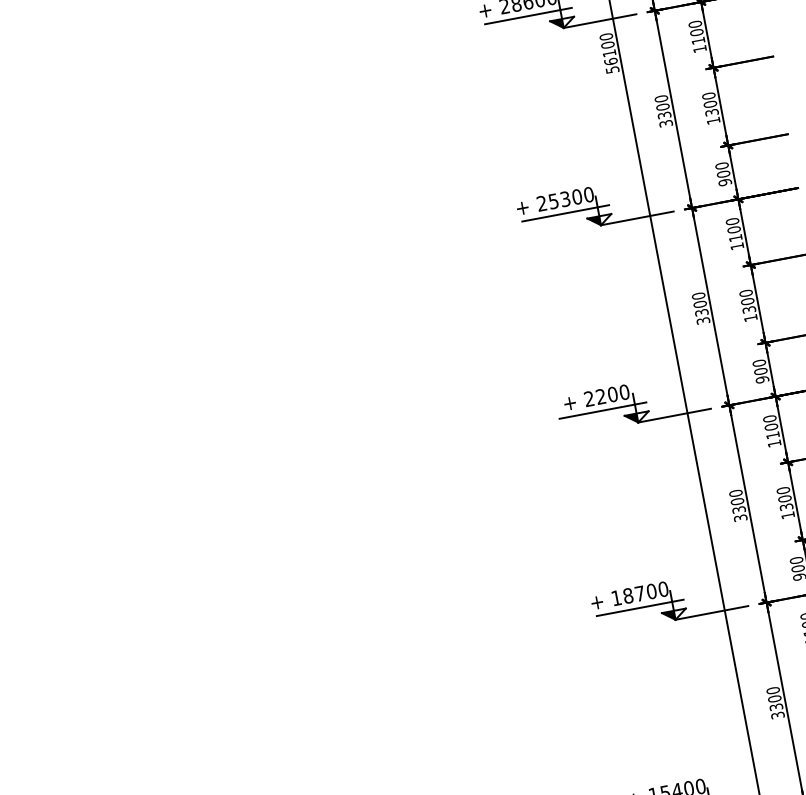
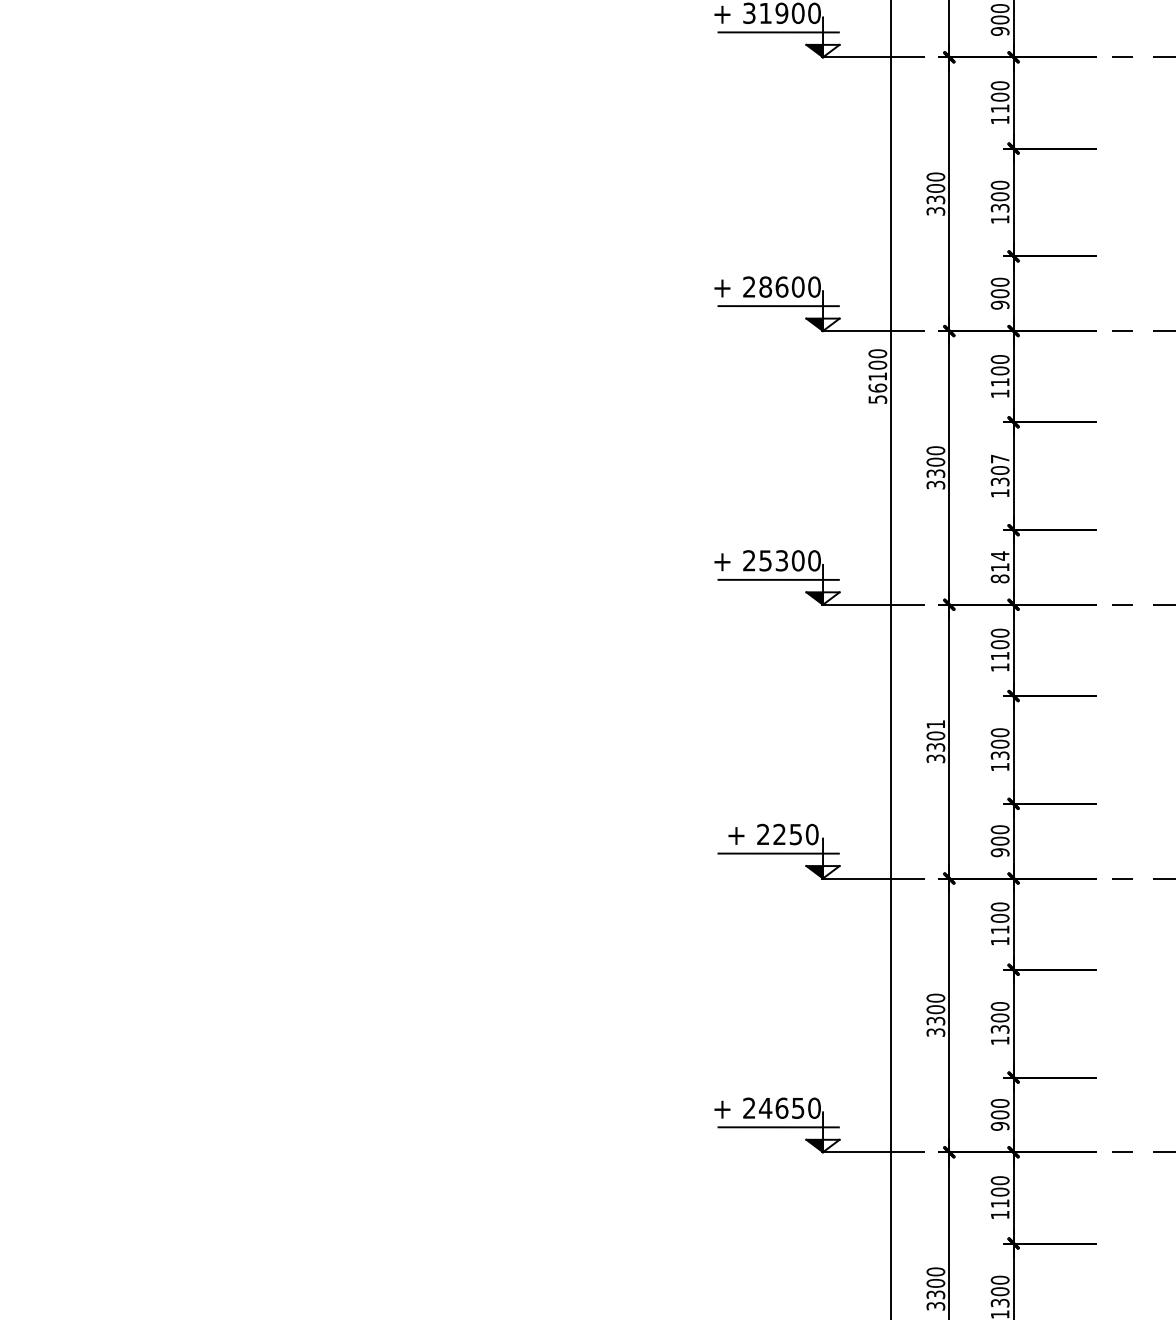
text: (708, 95) -> (999, 458), 1300 -> 1307
text: (723, 174) -> (999, 567), 900 -> 814
text: (698, 296) -> (935, 724), 3300 -> 3301
text: (612, 394) -> (795, 834), 2200 -> 2250
text: (633, 594) -> (773, 1107), 18700 -> 24650

